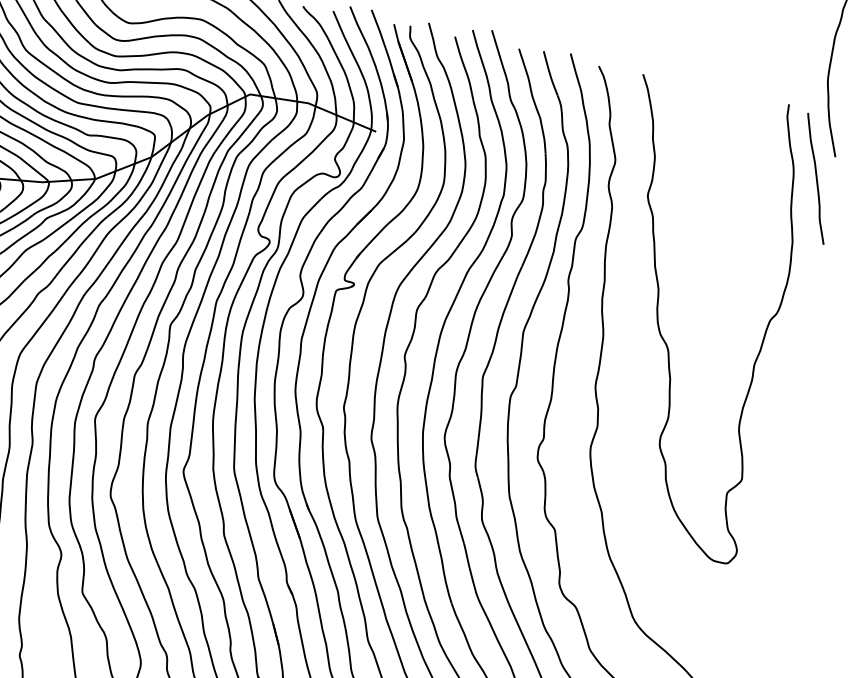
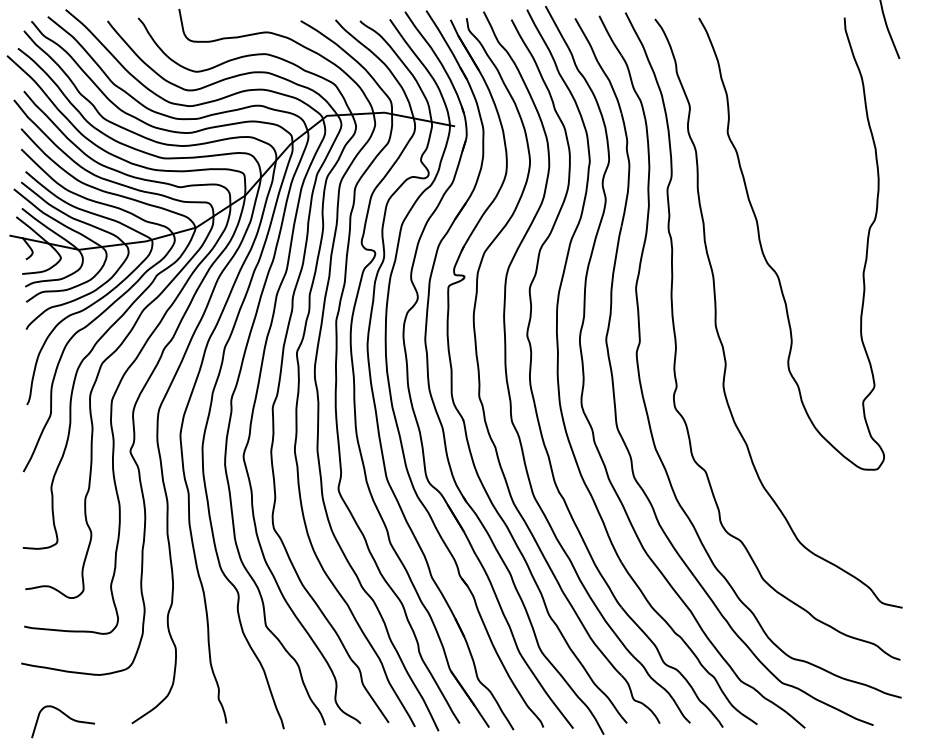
curve: (815, 177) -> (884, 82), removed

